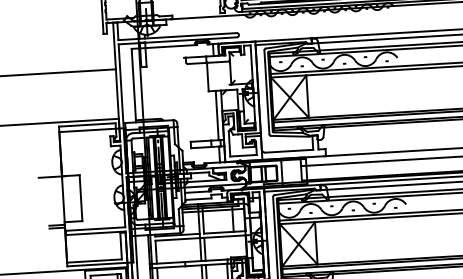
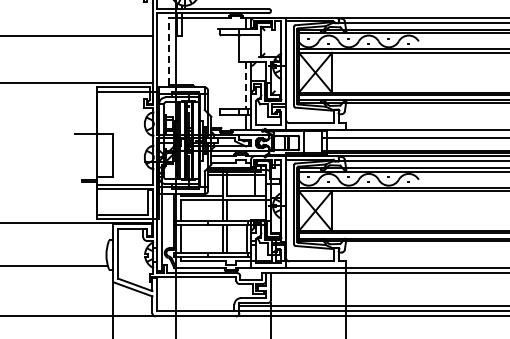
line: (133, 84) -> (169, 51), solid -> dashed
line: (217, 116) -> (246, 86), solid -> dashed

